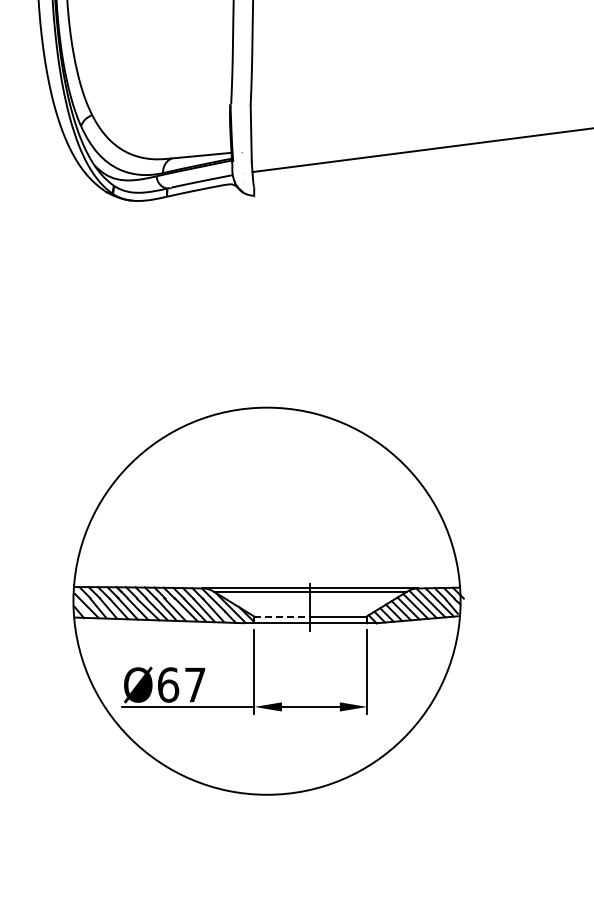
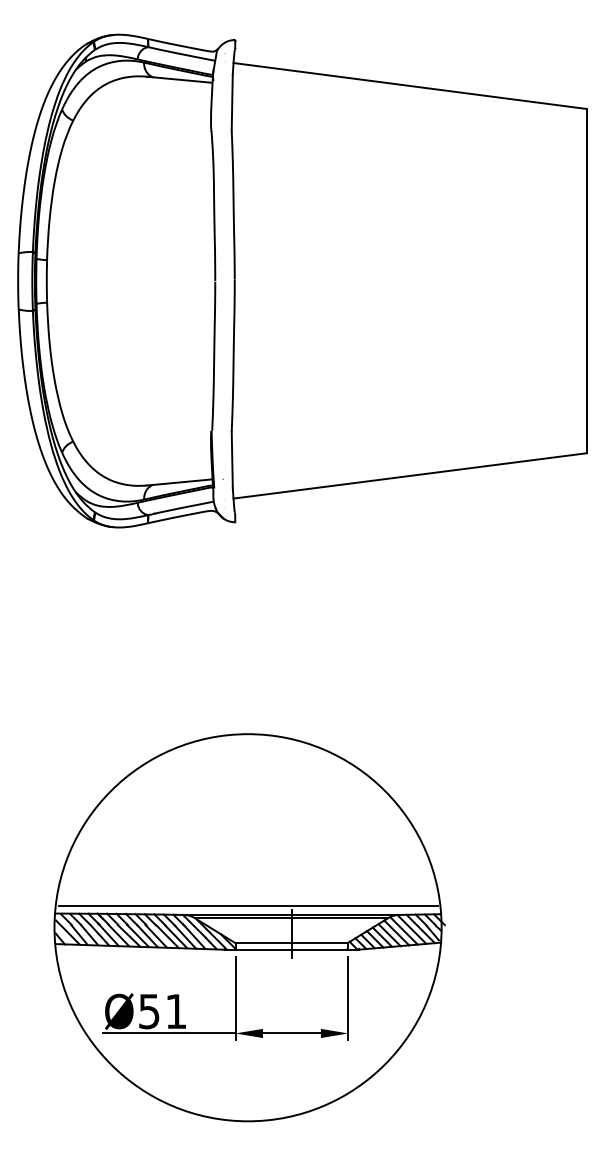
line: (267, 579) -> (248, 906), added
line: (283, 616) -> (264, 943), dashed -> solid
text: (181, 684) -> (162, 1011), Ø67 -> Ø51

